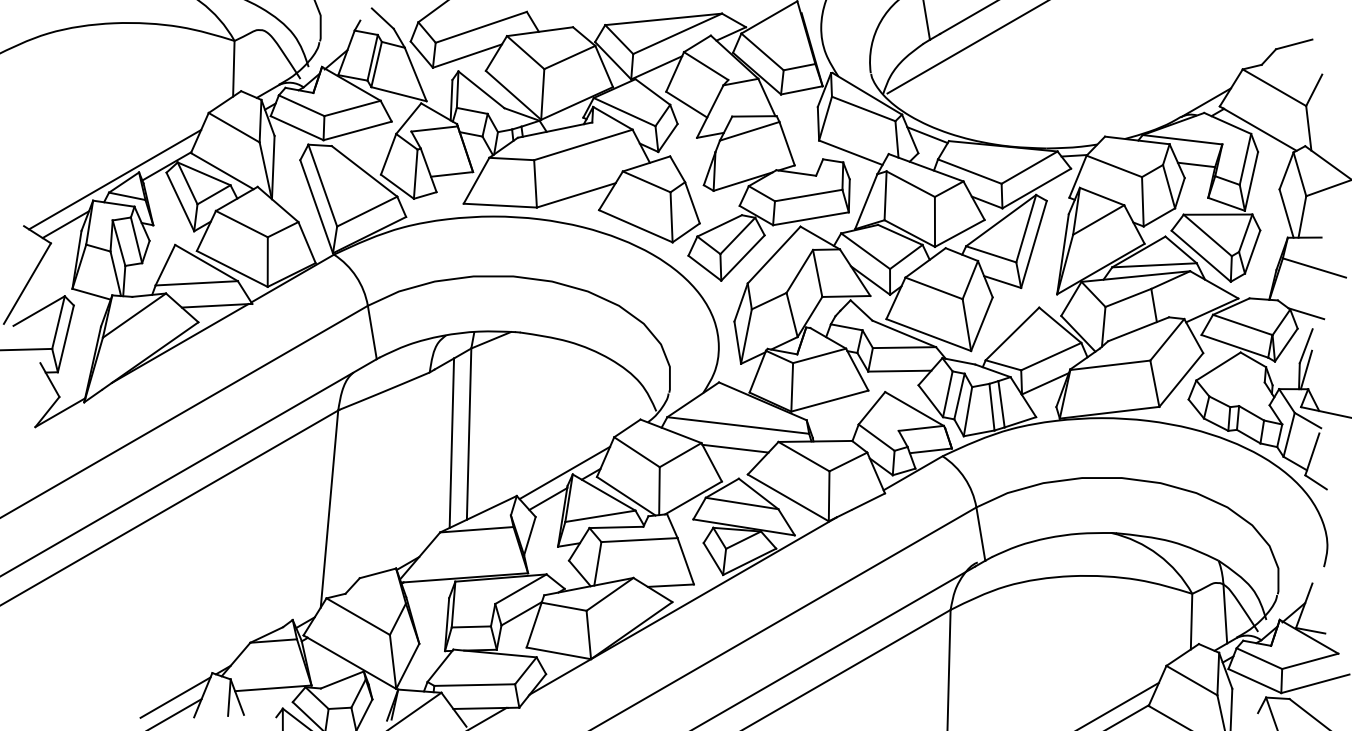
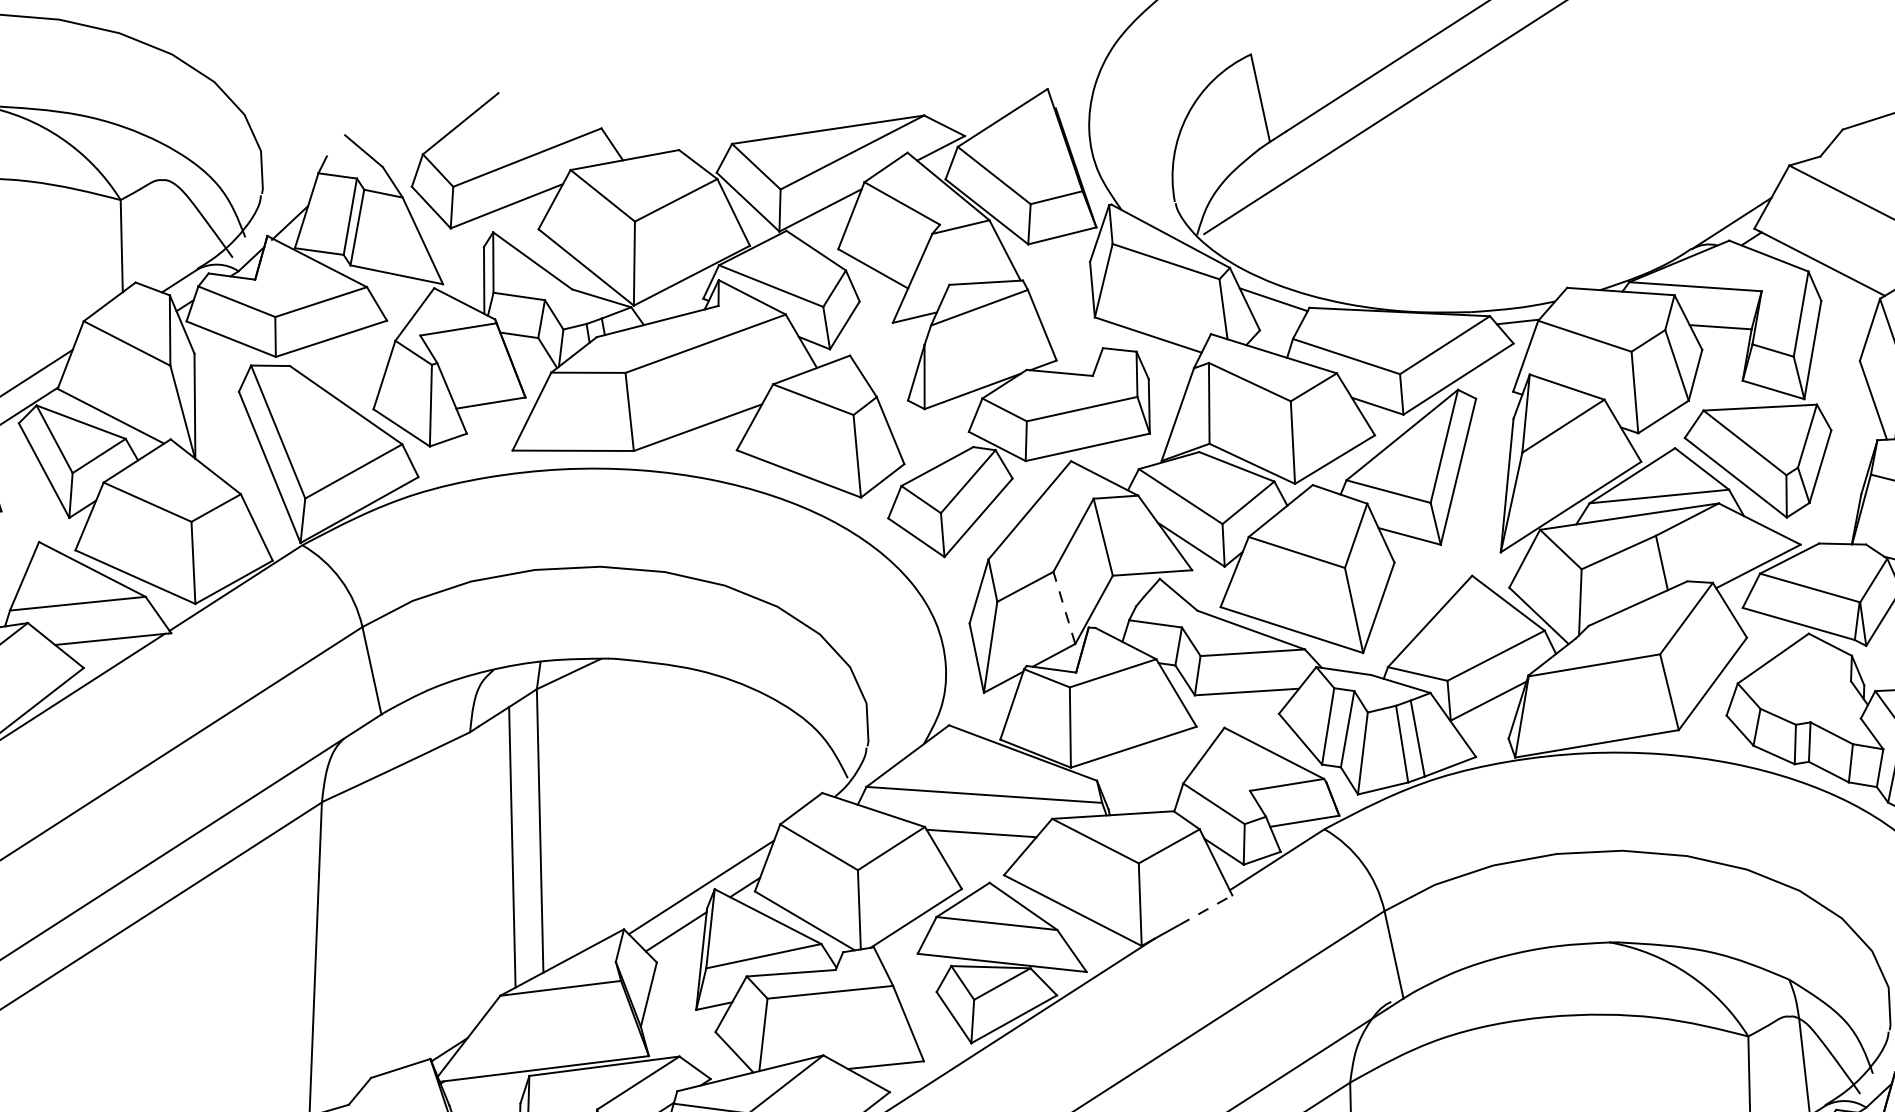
line: (792, 315) -> (1065, 608), solid -> dashed
line: (869, 501) -> (1207, 909), solid -> dashed

